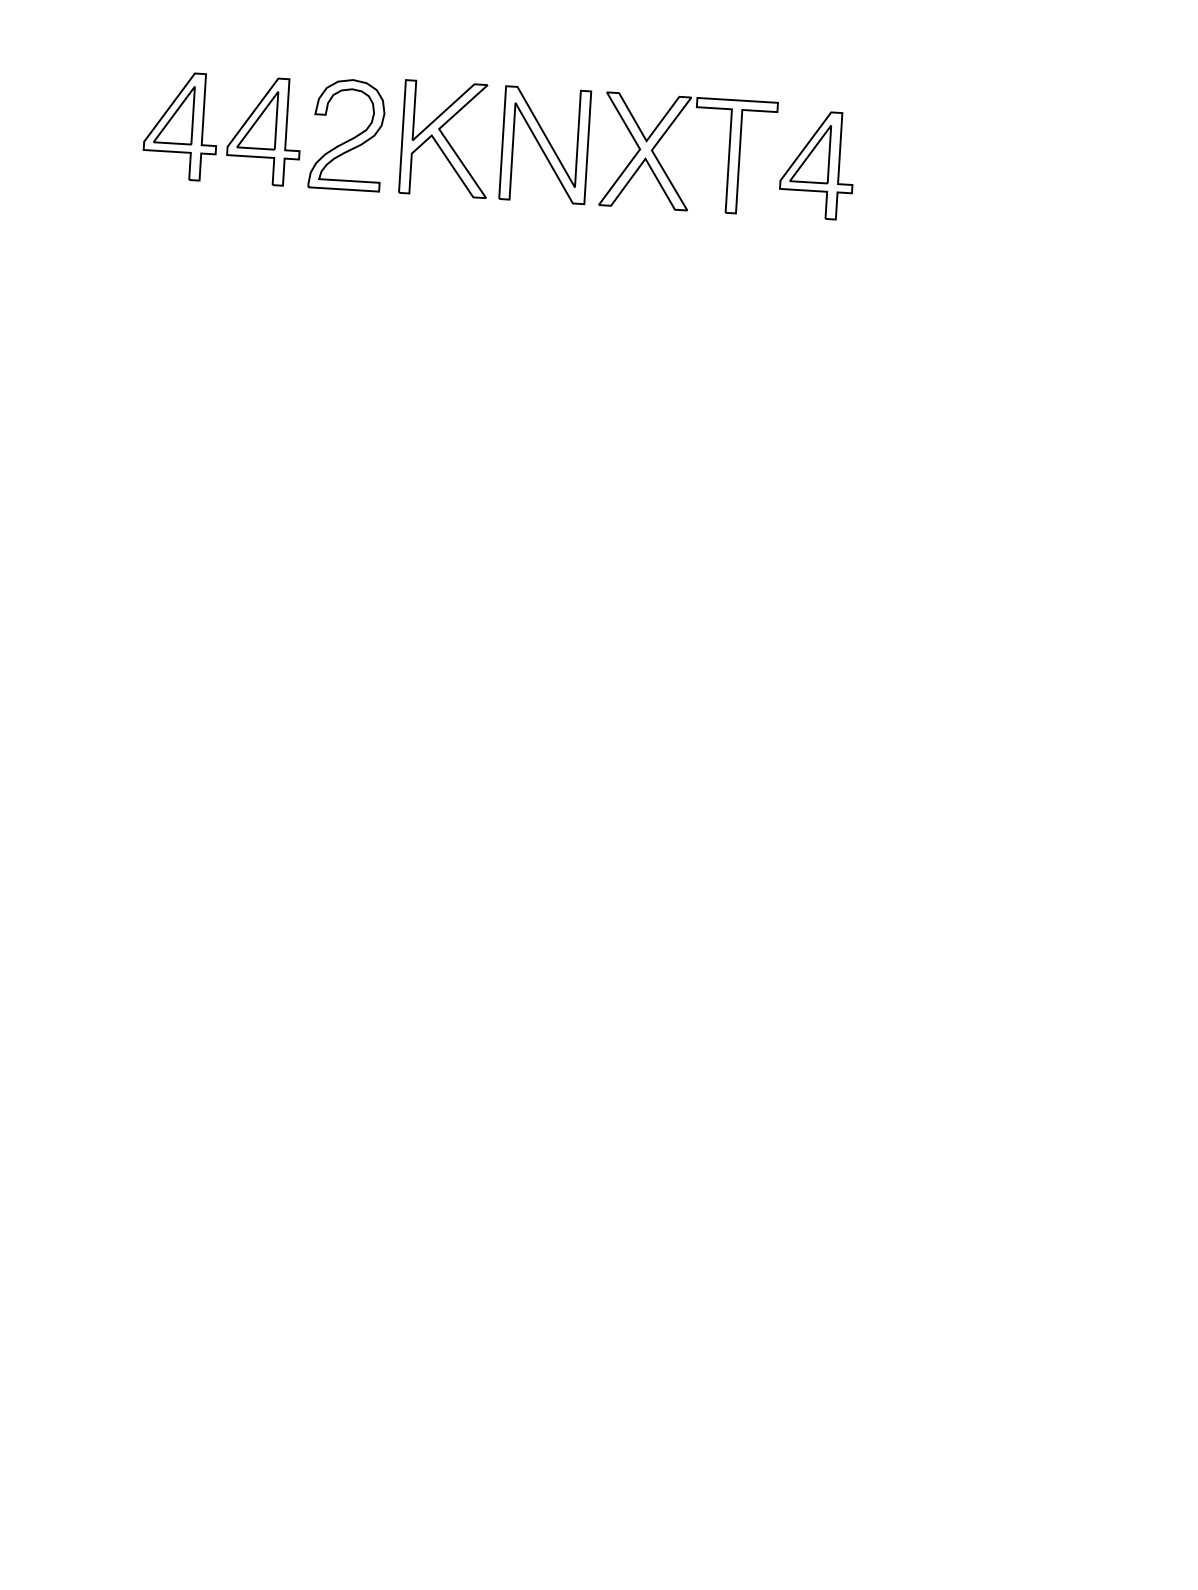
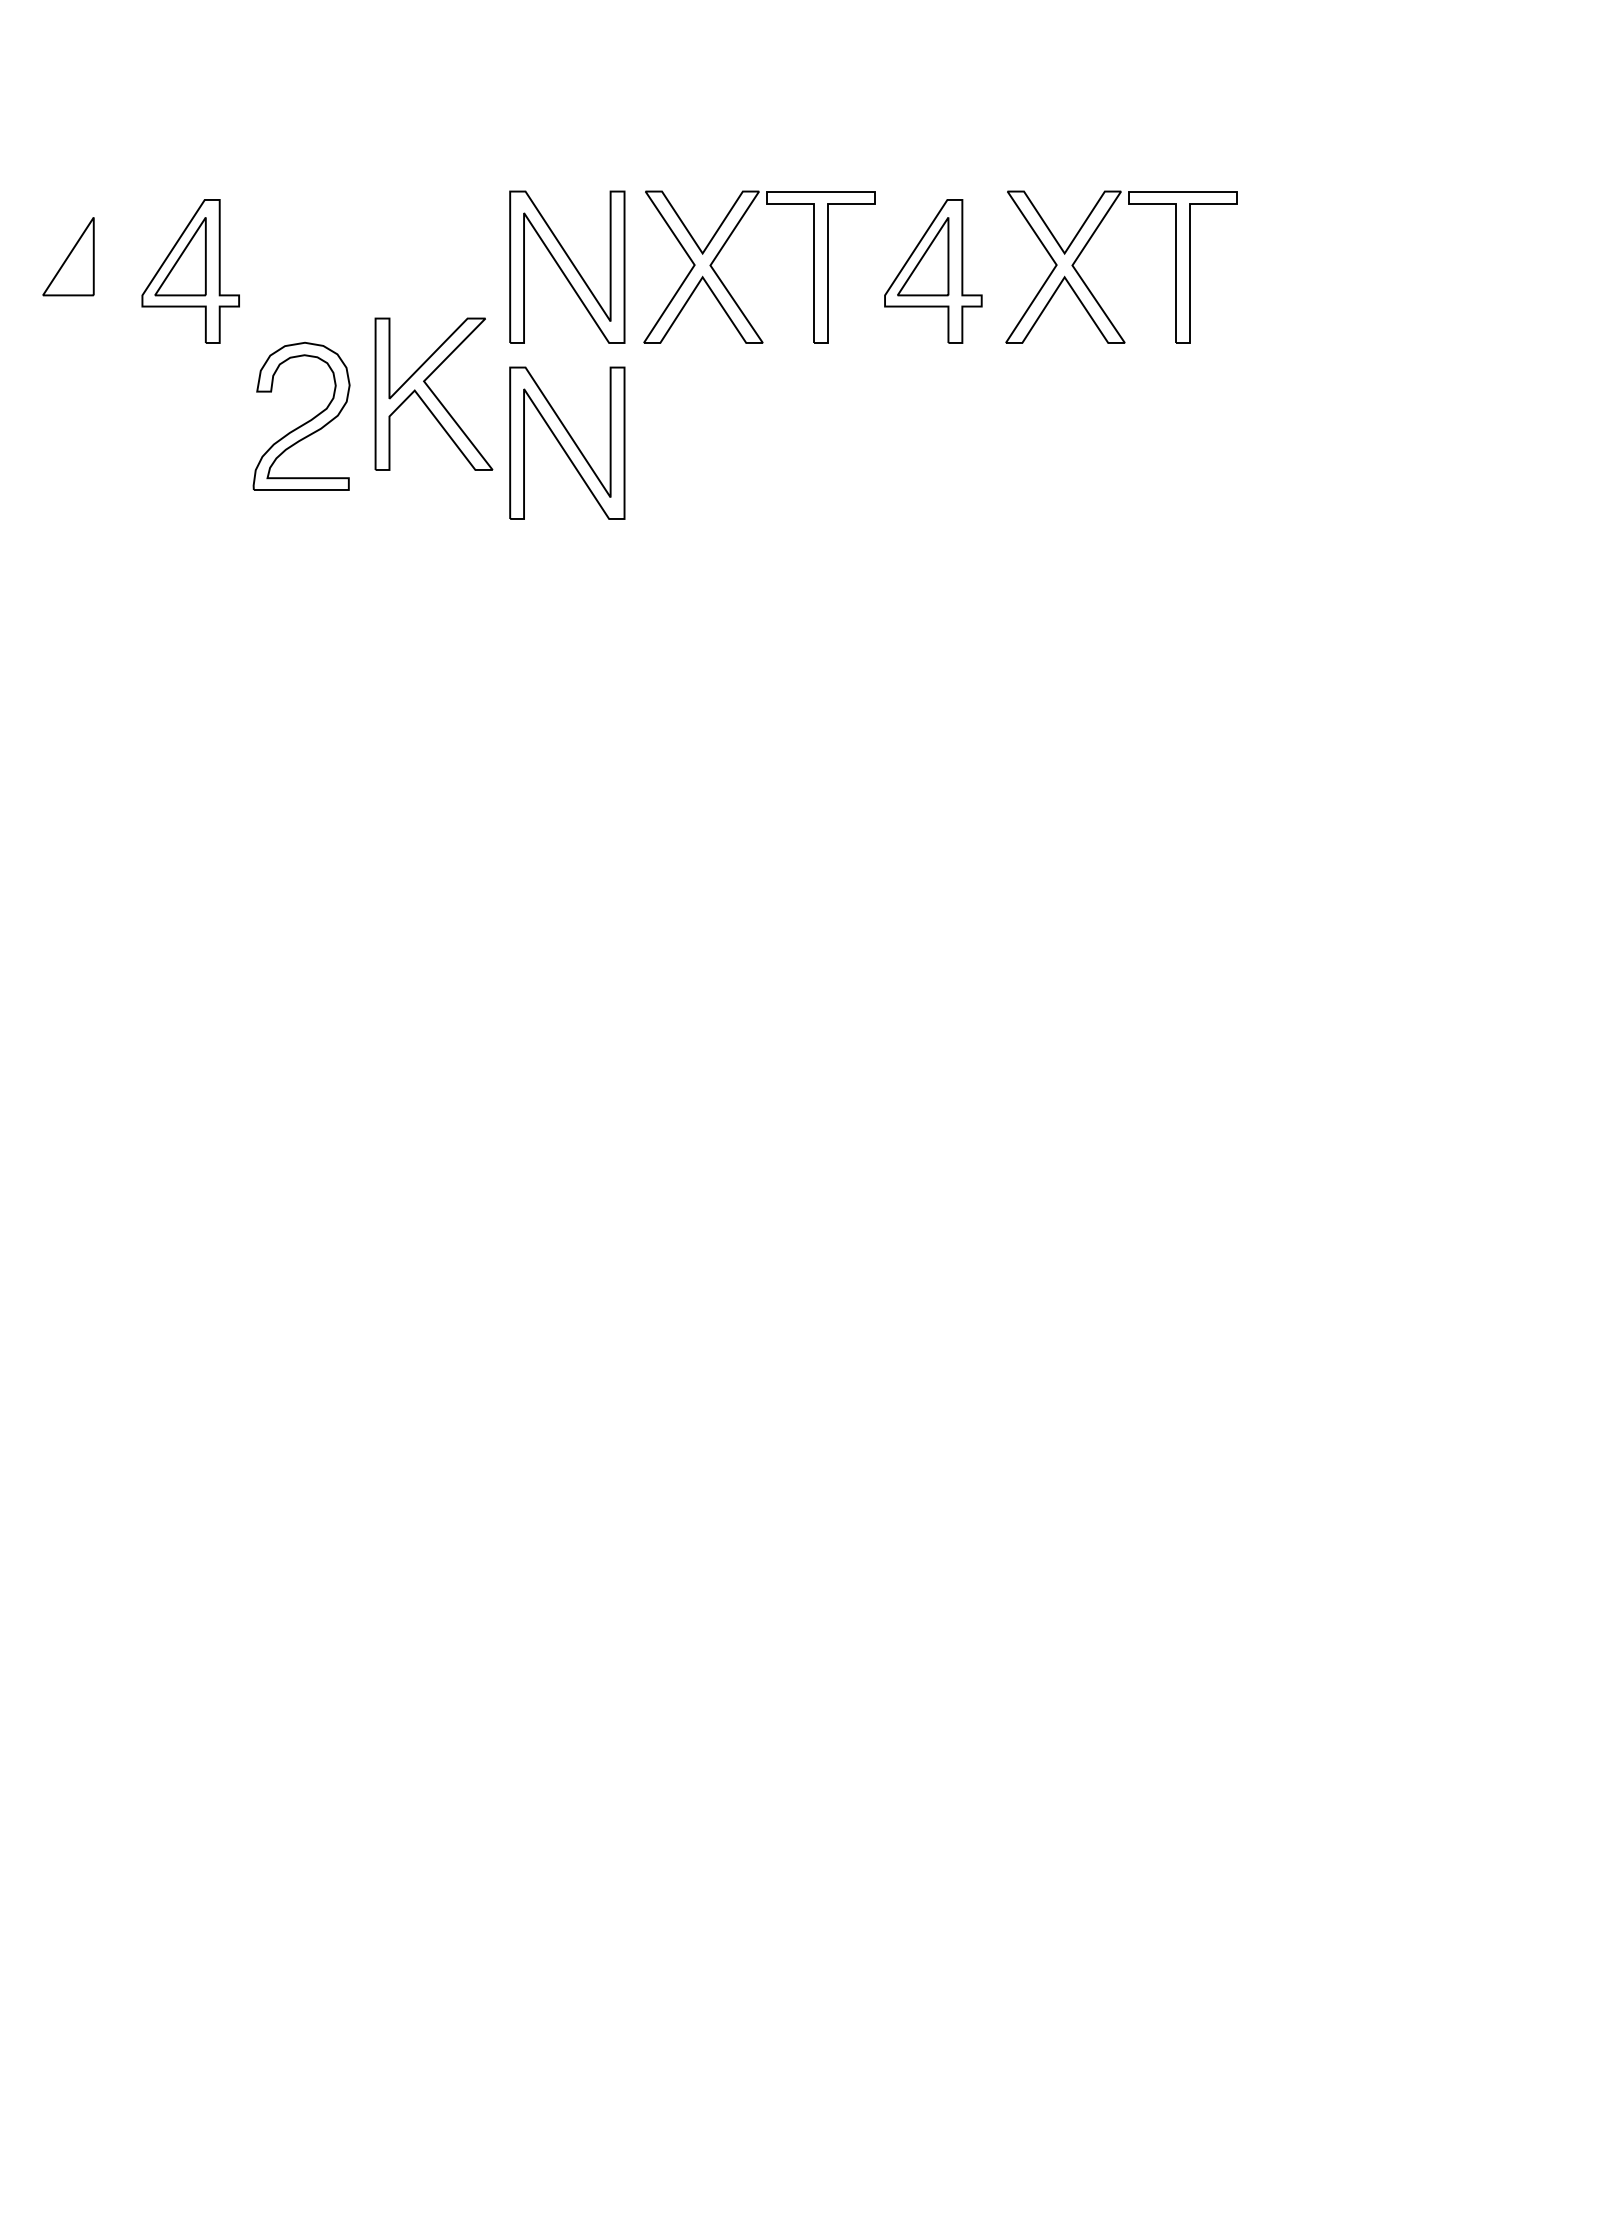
part: (181, 126) -> (78, 271), removed
part: (350, 138) -> (306, 421), moved
part: (445, 138) -> (433, 393), moved
part: (933, 184) -> (1089, 288), added
part: (537, 275) -> (567, 442), added

